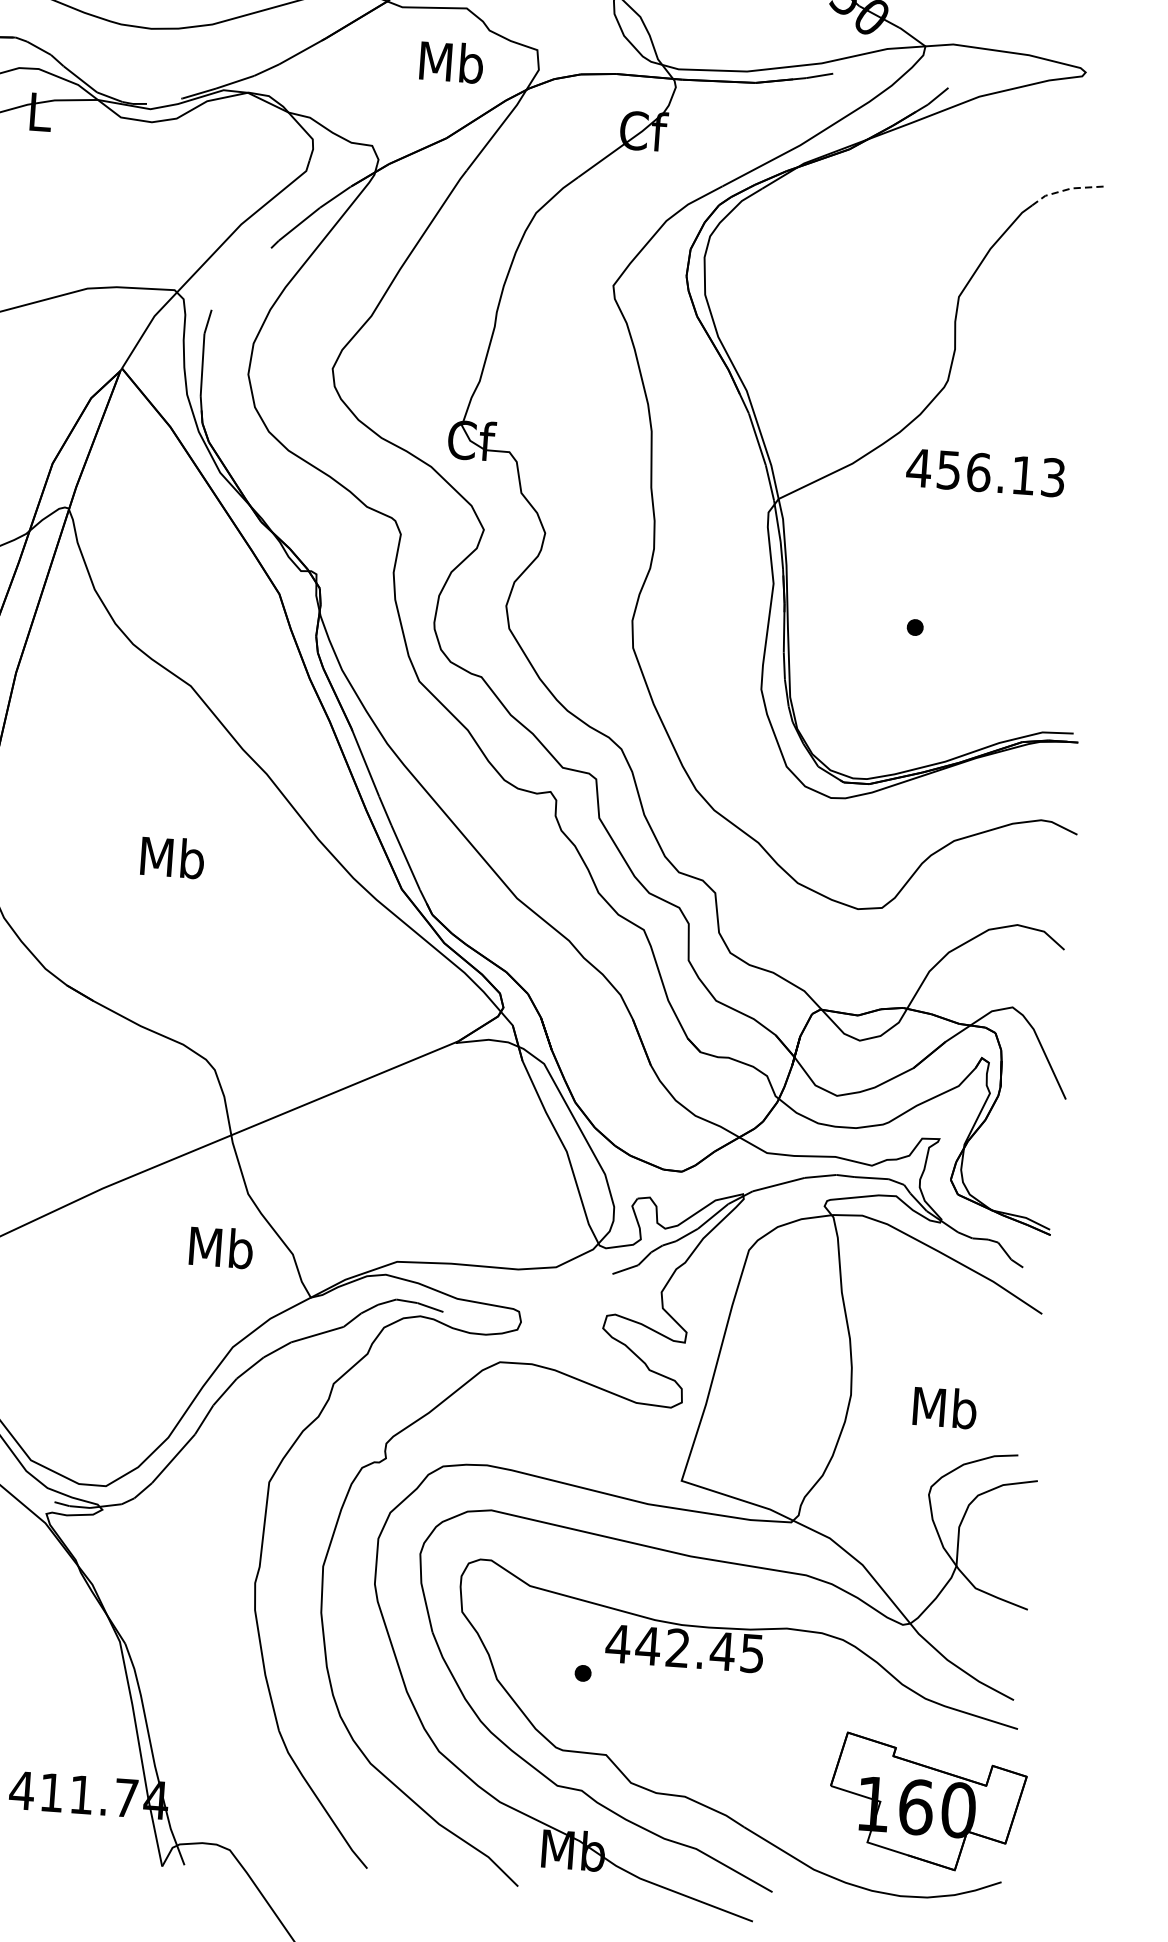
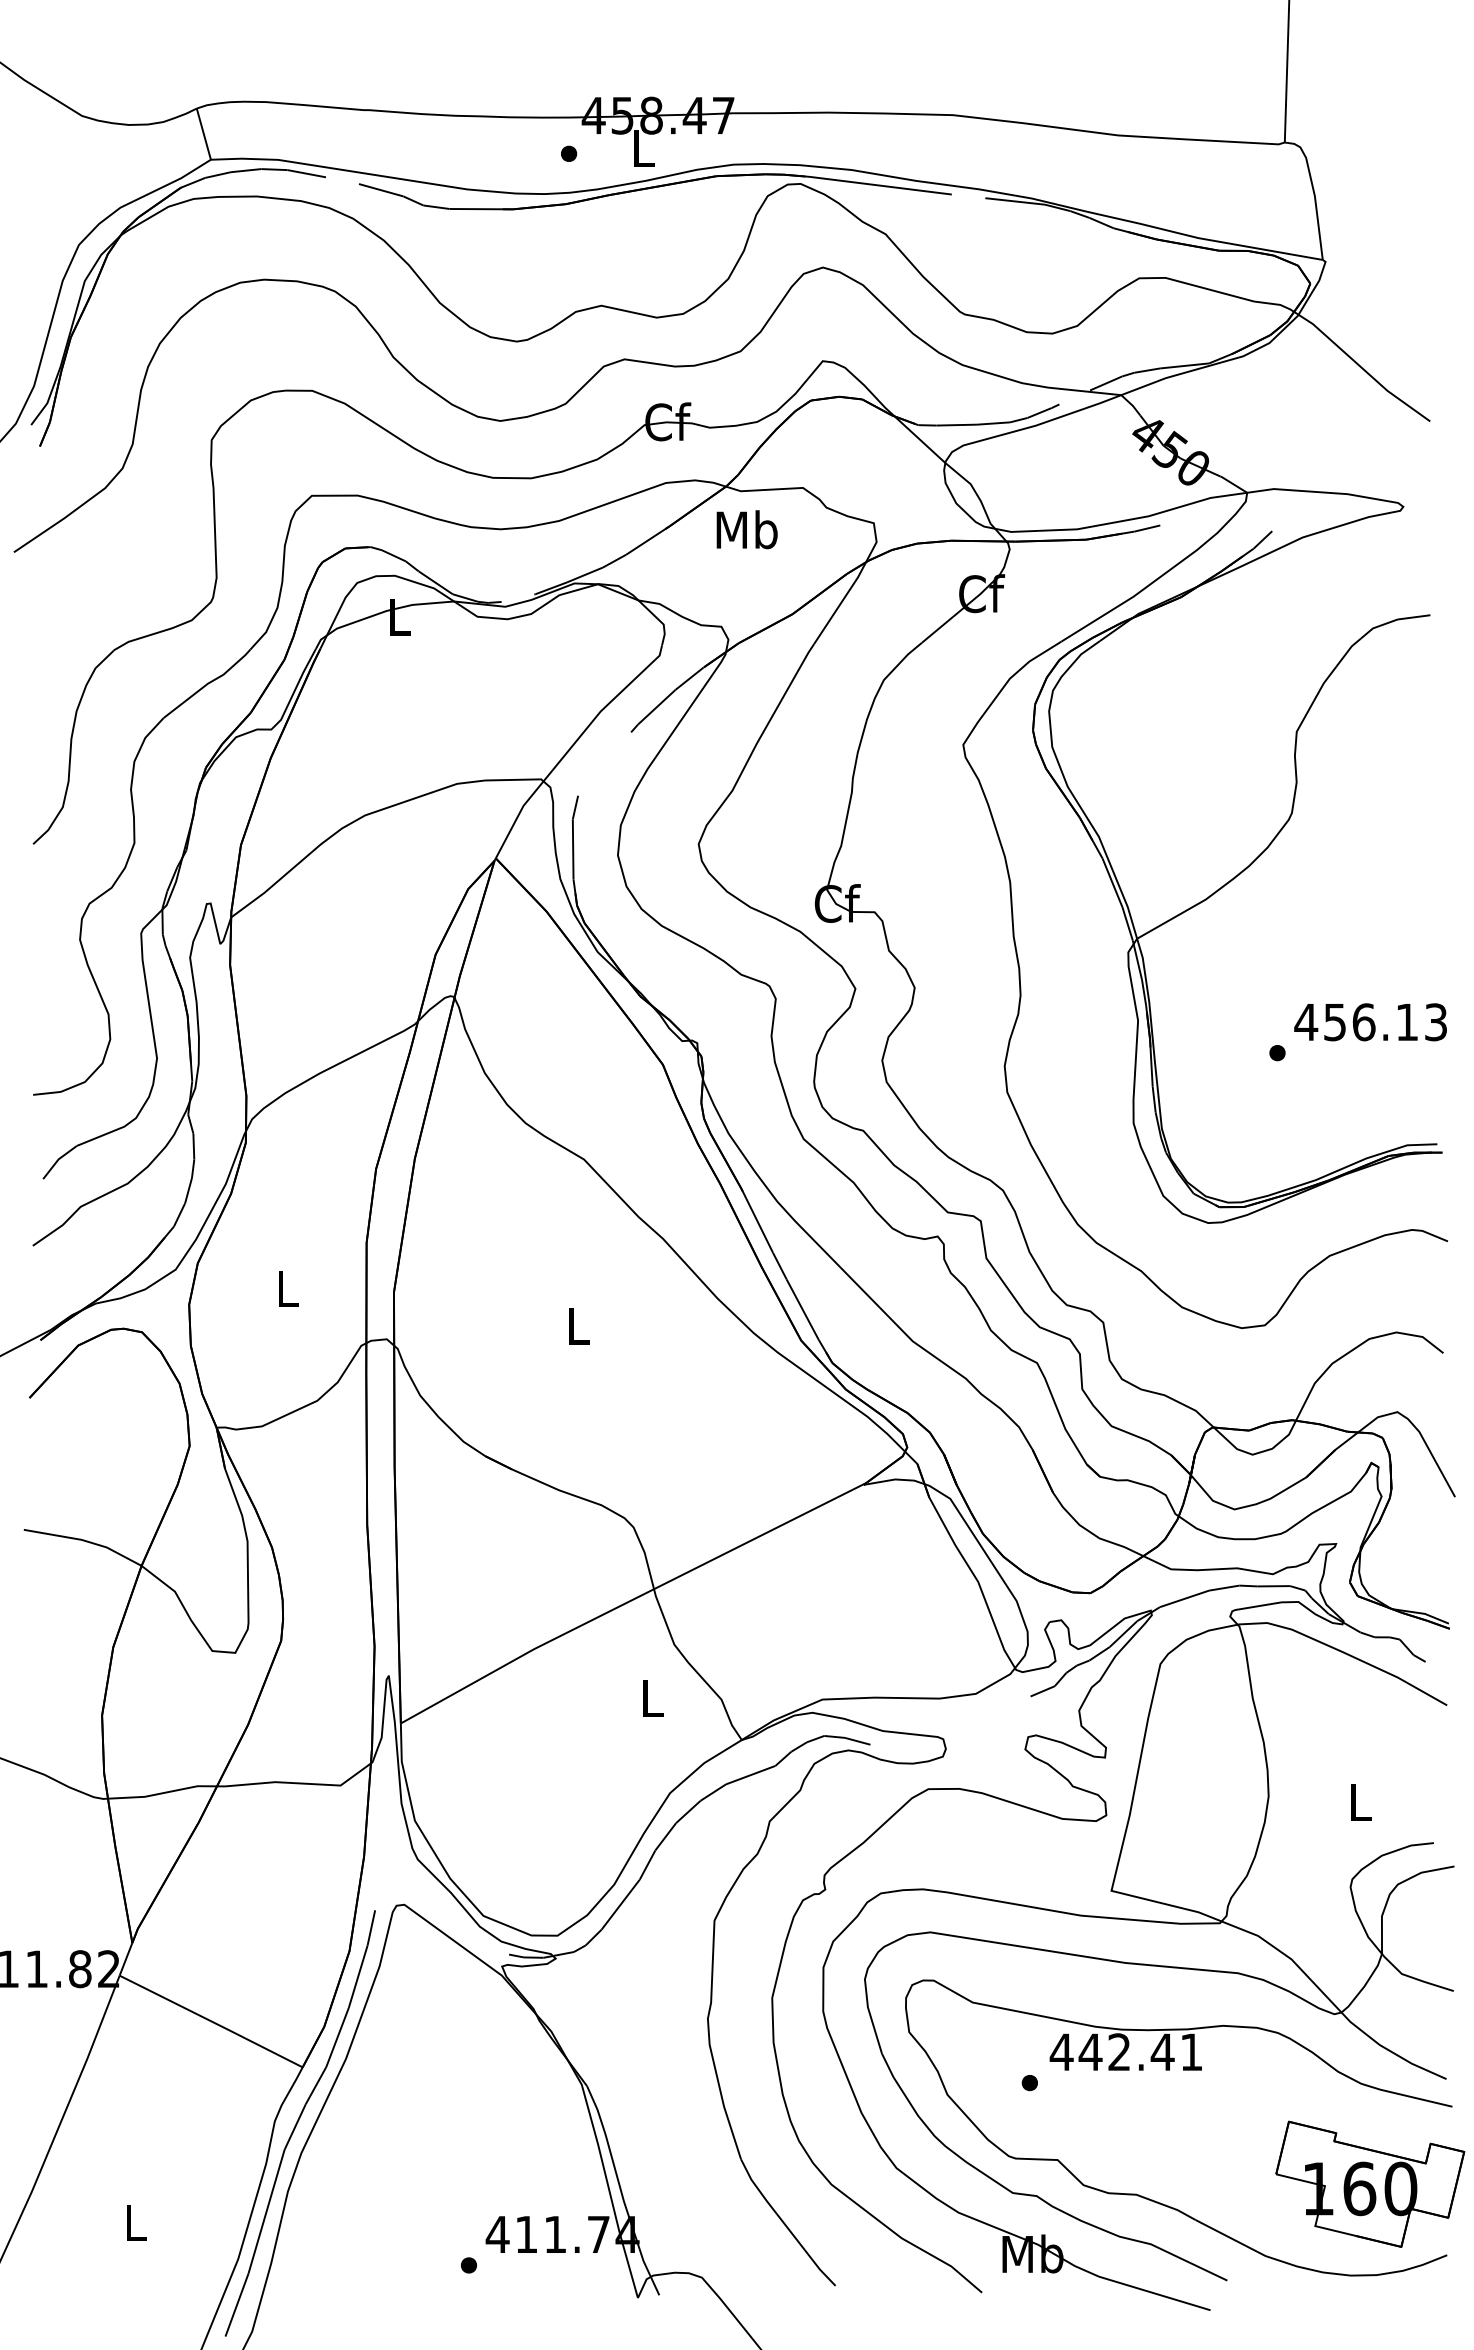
text: (451, 61) -> (746, 529), moved
line: (1068, 189) -> (1394, 620), dashed -> solid
text: (985, 473) -> (1370, 1022), moved
text: (172, 857) -> (578, 1325), Mb -> L
text: (220, 1247) -> (651, 1697), Mb -> L
text: (944, 1406) -> (1359, 1801), Mb -> L
text: (752, 1653) -> (1191, 2052), 442.45 -> 442.41

